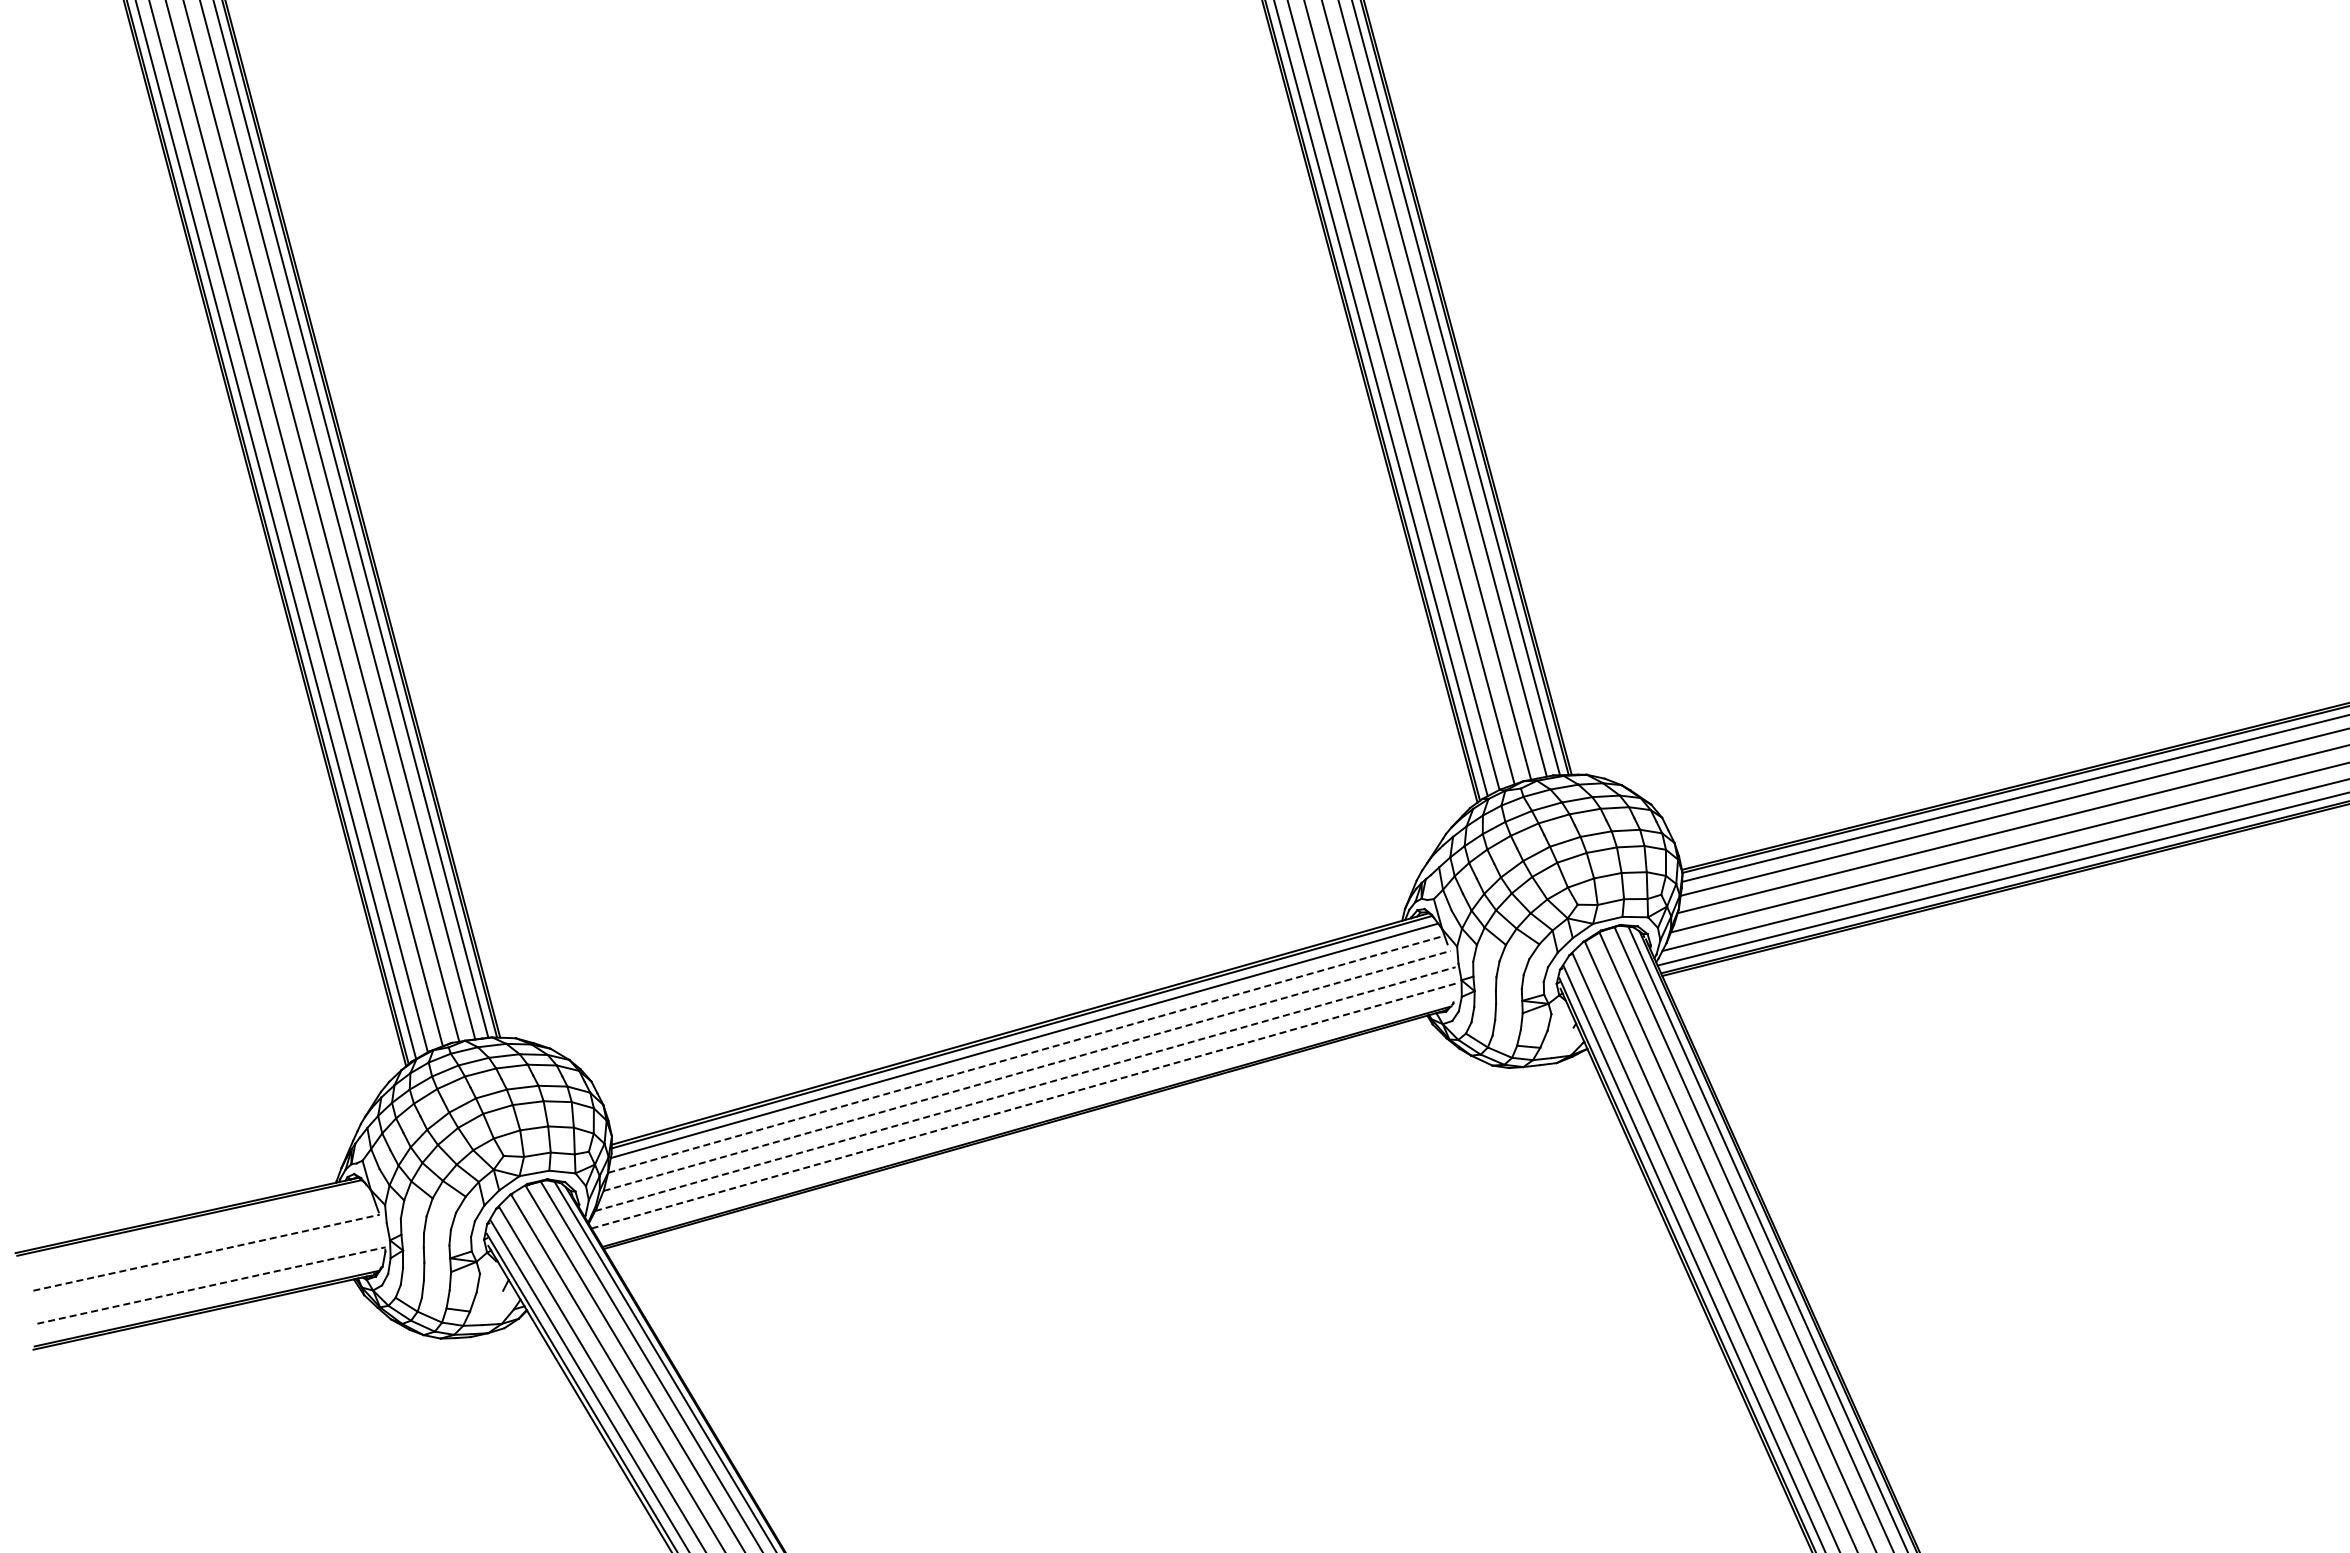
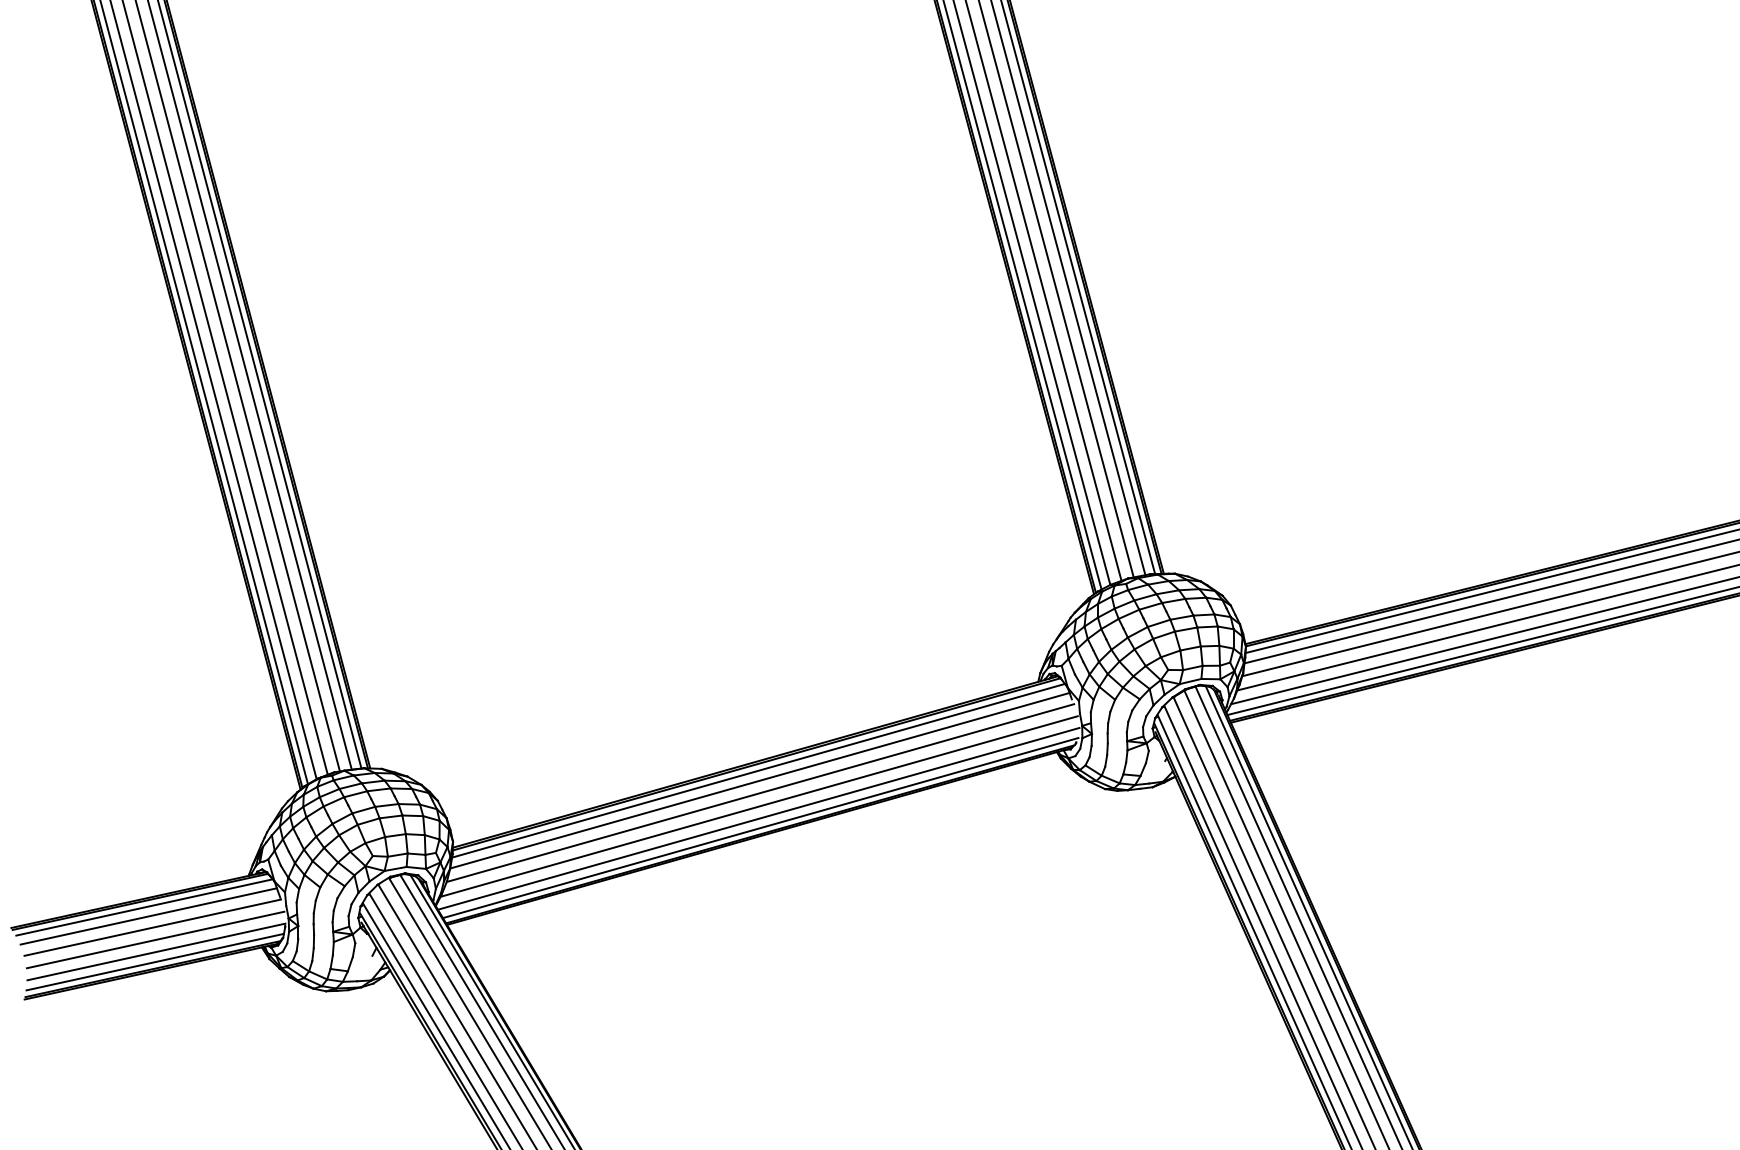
line: (1026, 1054) -> (760, 780), dashed -> solid
line: (1027, 1070) -> (760, 792), dashed -> solid
line: (1025, 1089) -> (759, 806), dashed -> solid
line: (1025, 1105) -> (759, 818), dashed -> solid
line: (1027, 1117) -> (760, 827), added
line: (195, 1225) -> (144, 907), added
line: (201, 1237) -> (149, 916), added
line: (207, 1252) -> (153, 927), dashed -> solid
line: (210, 1269) -> (155, 940), added
line: (212, 1285) -> (157, 951), dashed -> solid
line: (209, 1299) -> (154, 962), added

